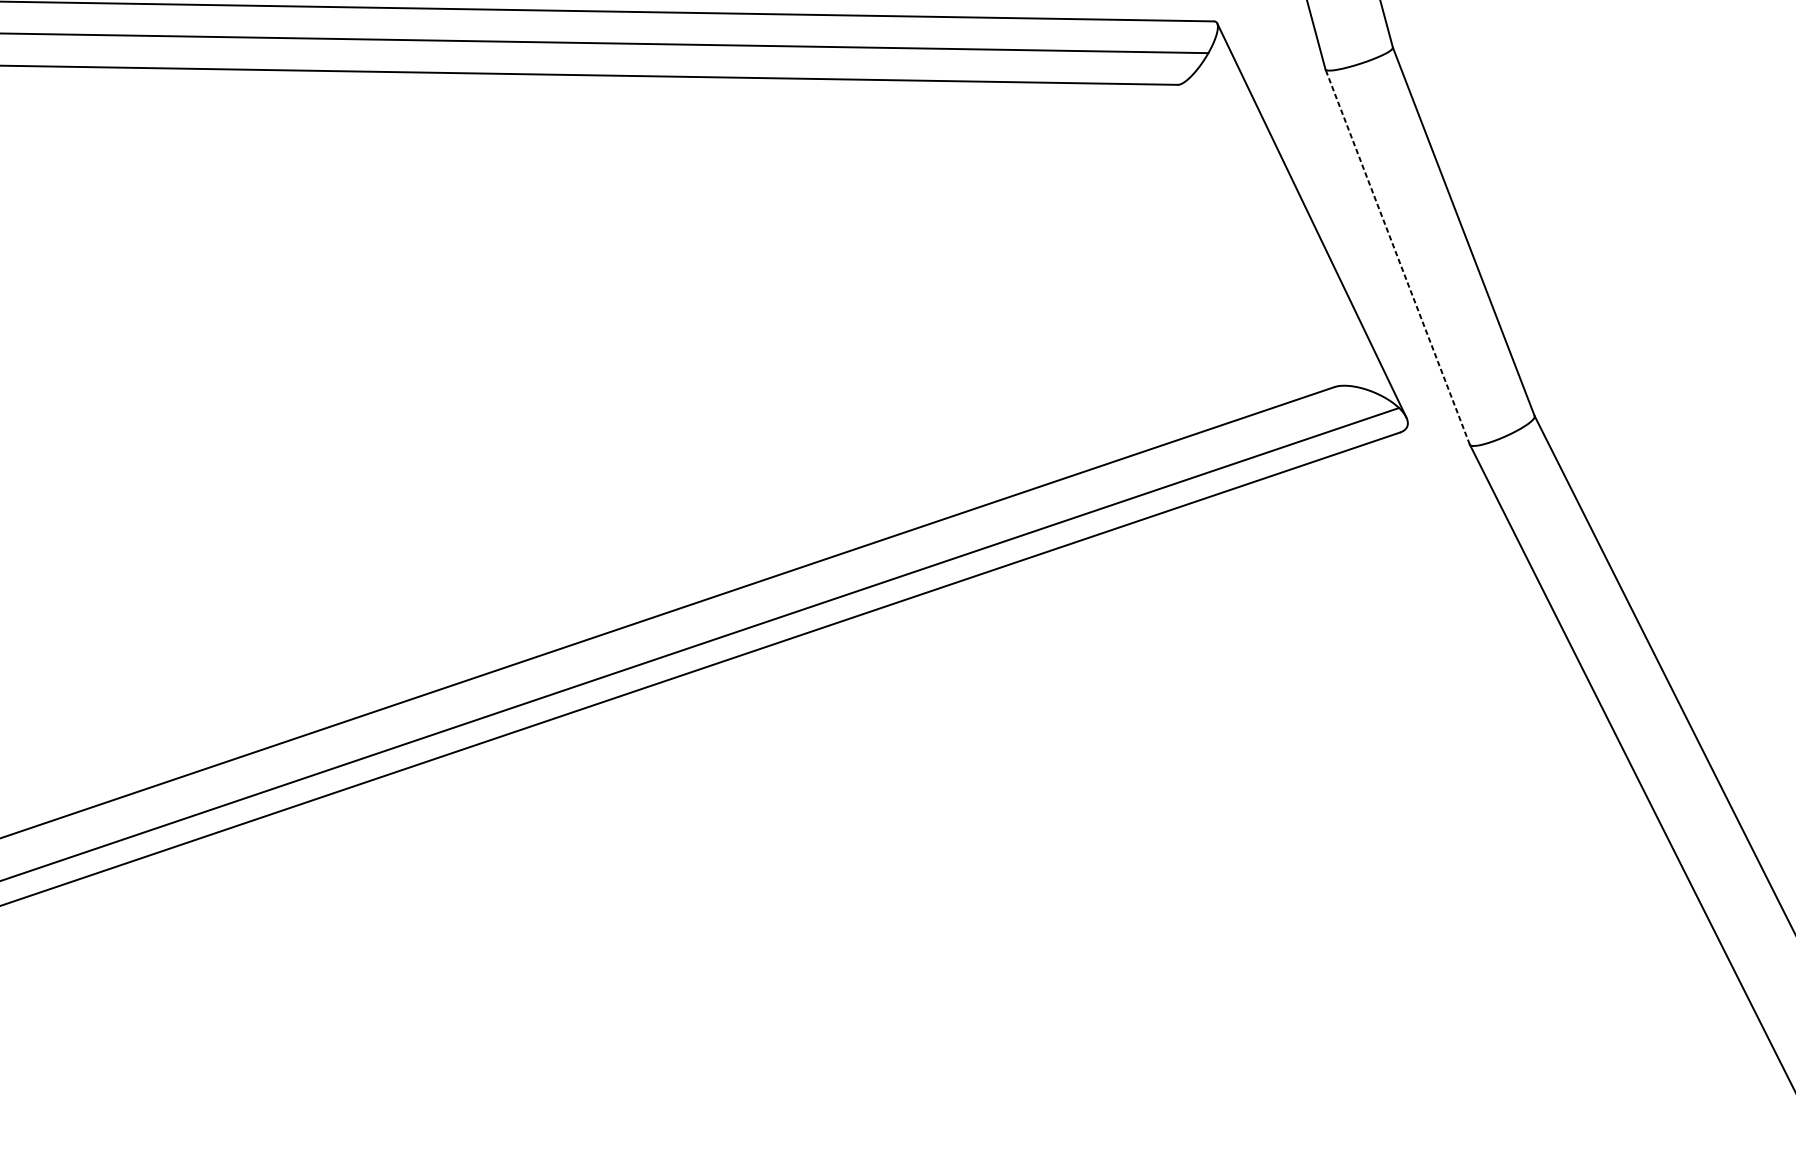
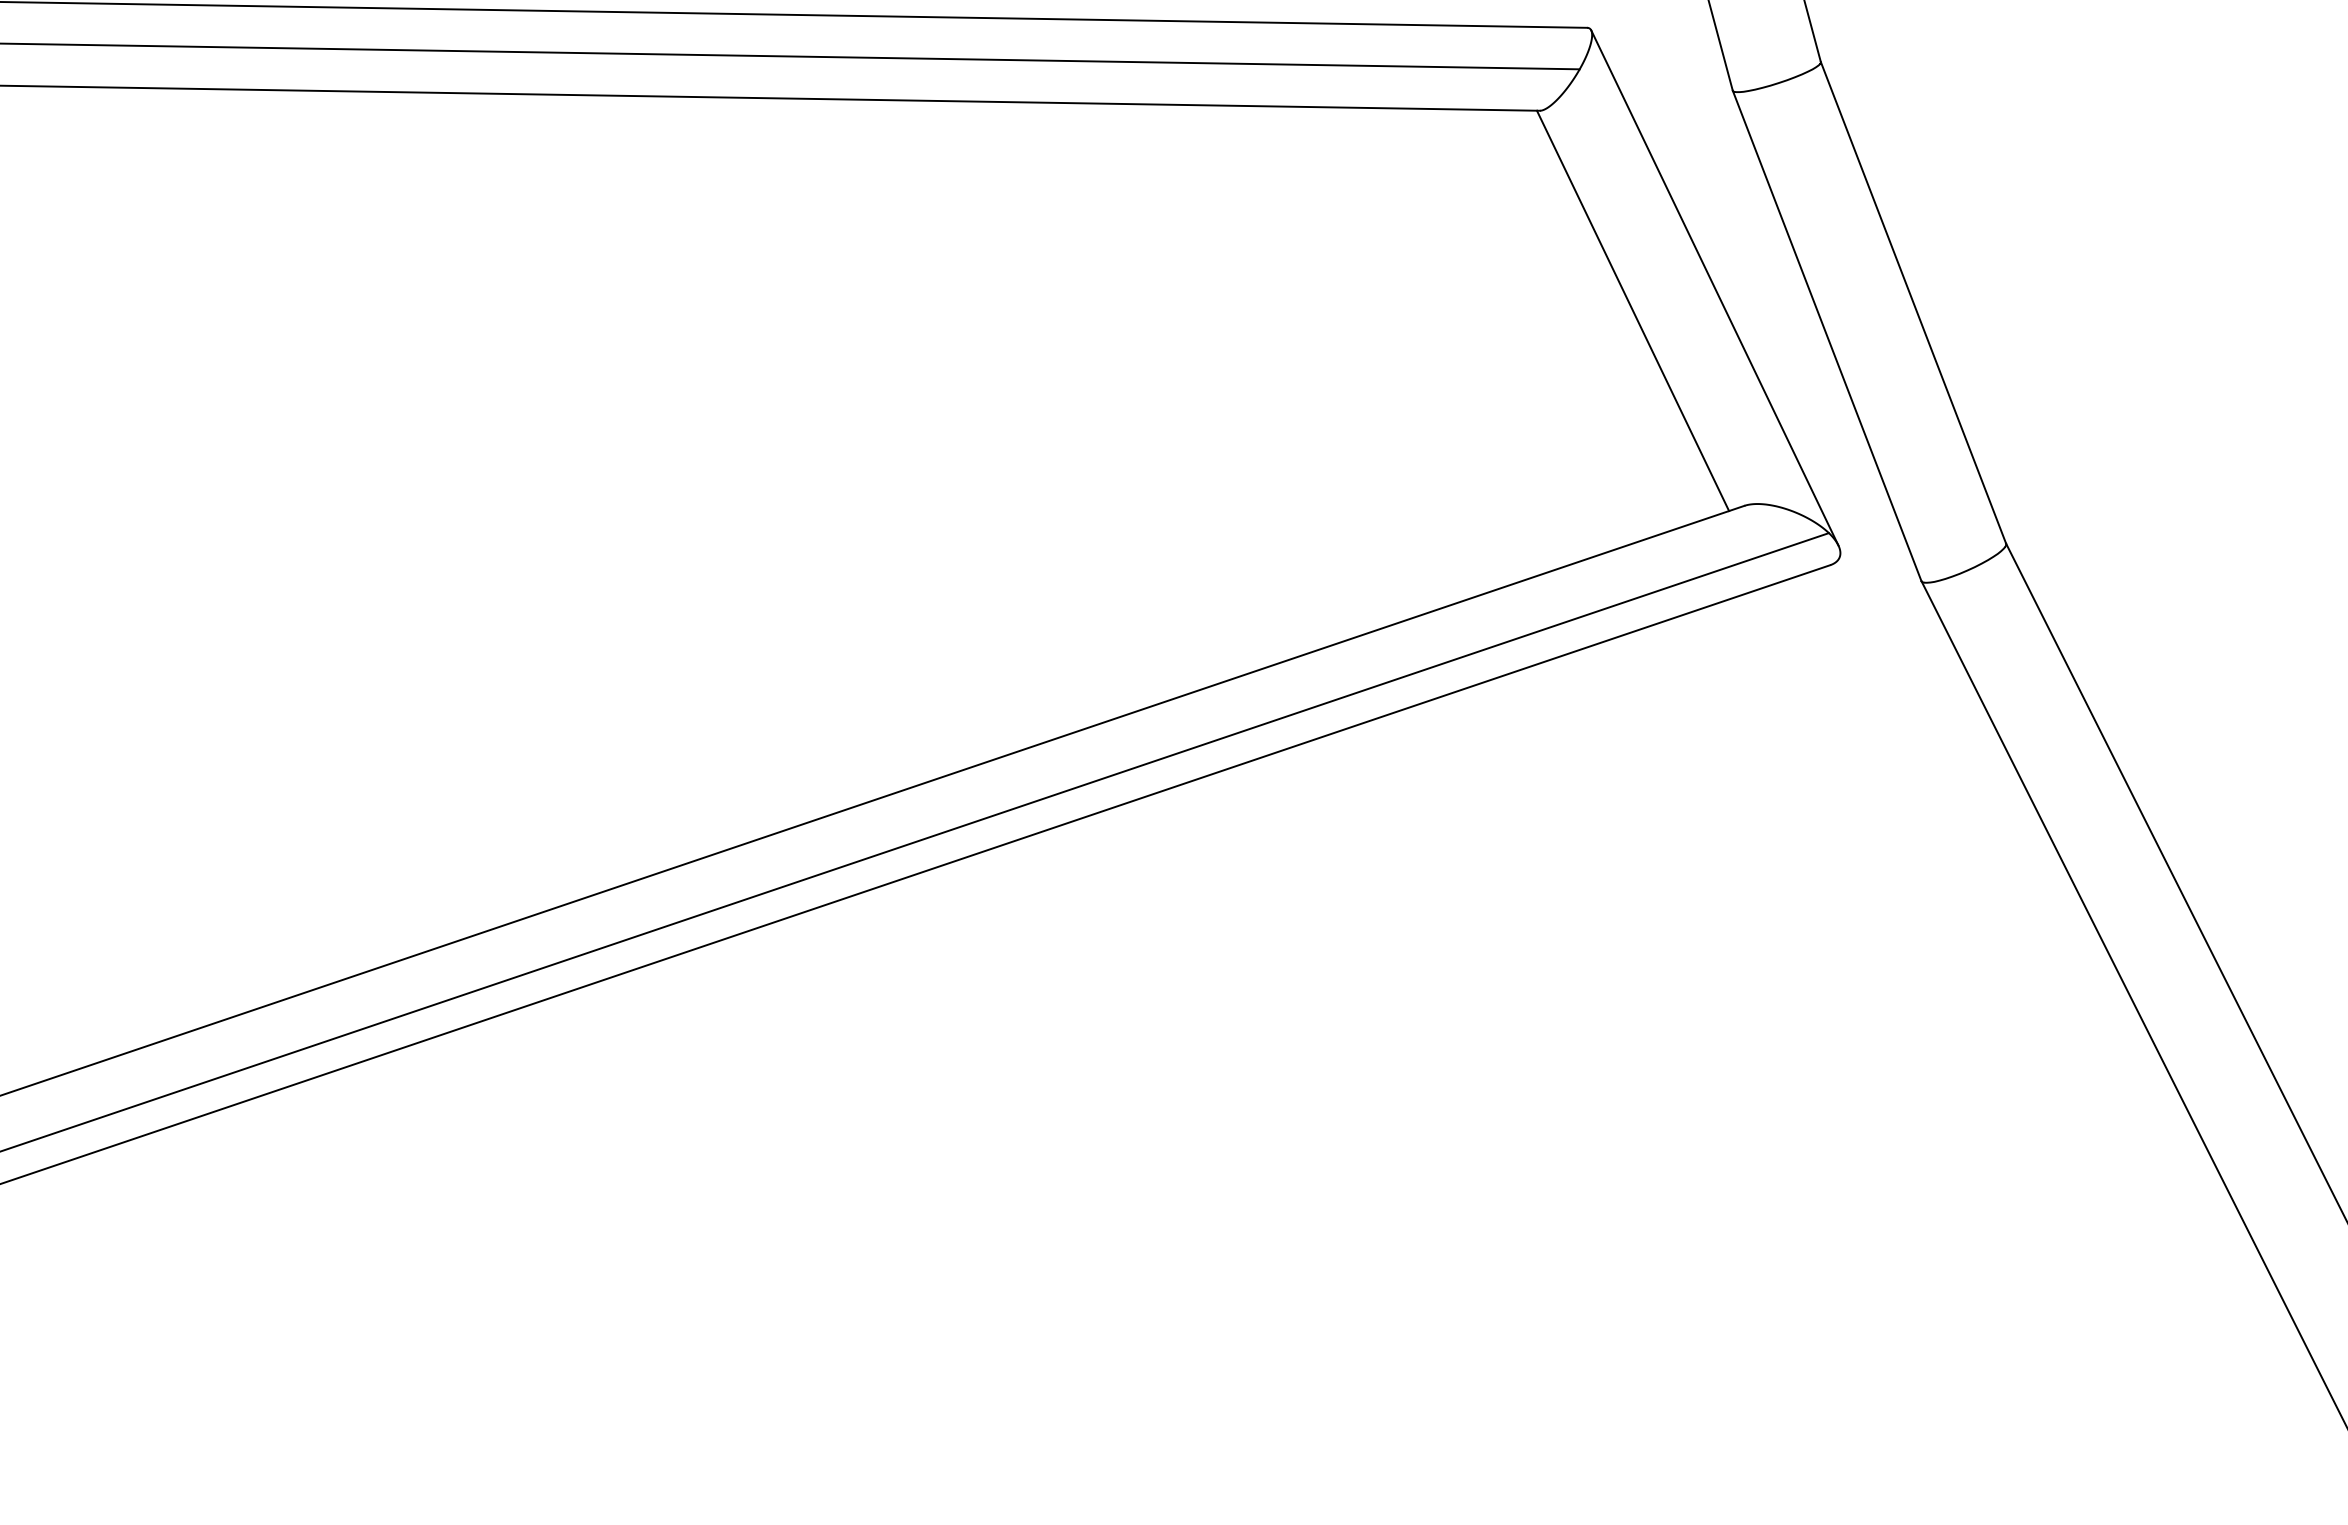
line: (1248, 237) -> (1632, 310), added
line: (1397, 256) -> (1827, 335), dashed -> solid

